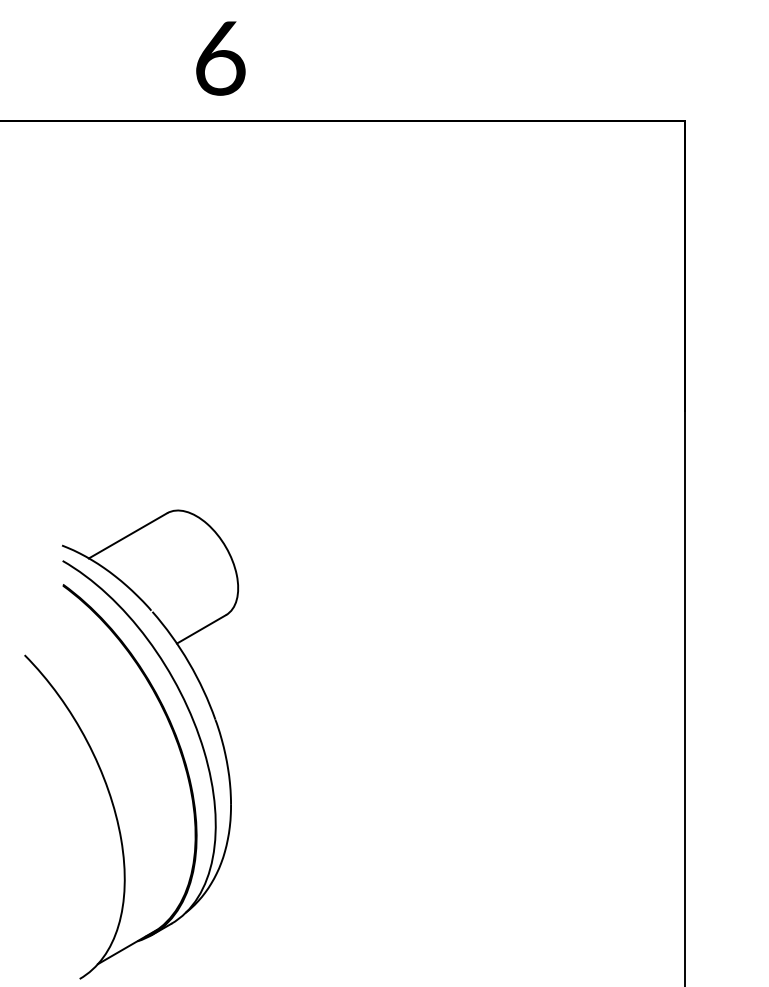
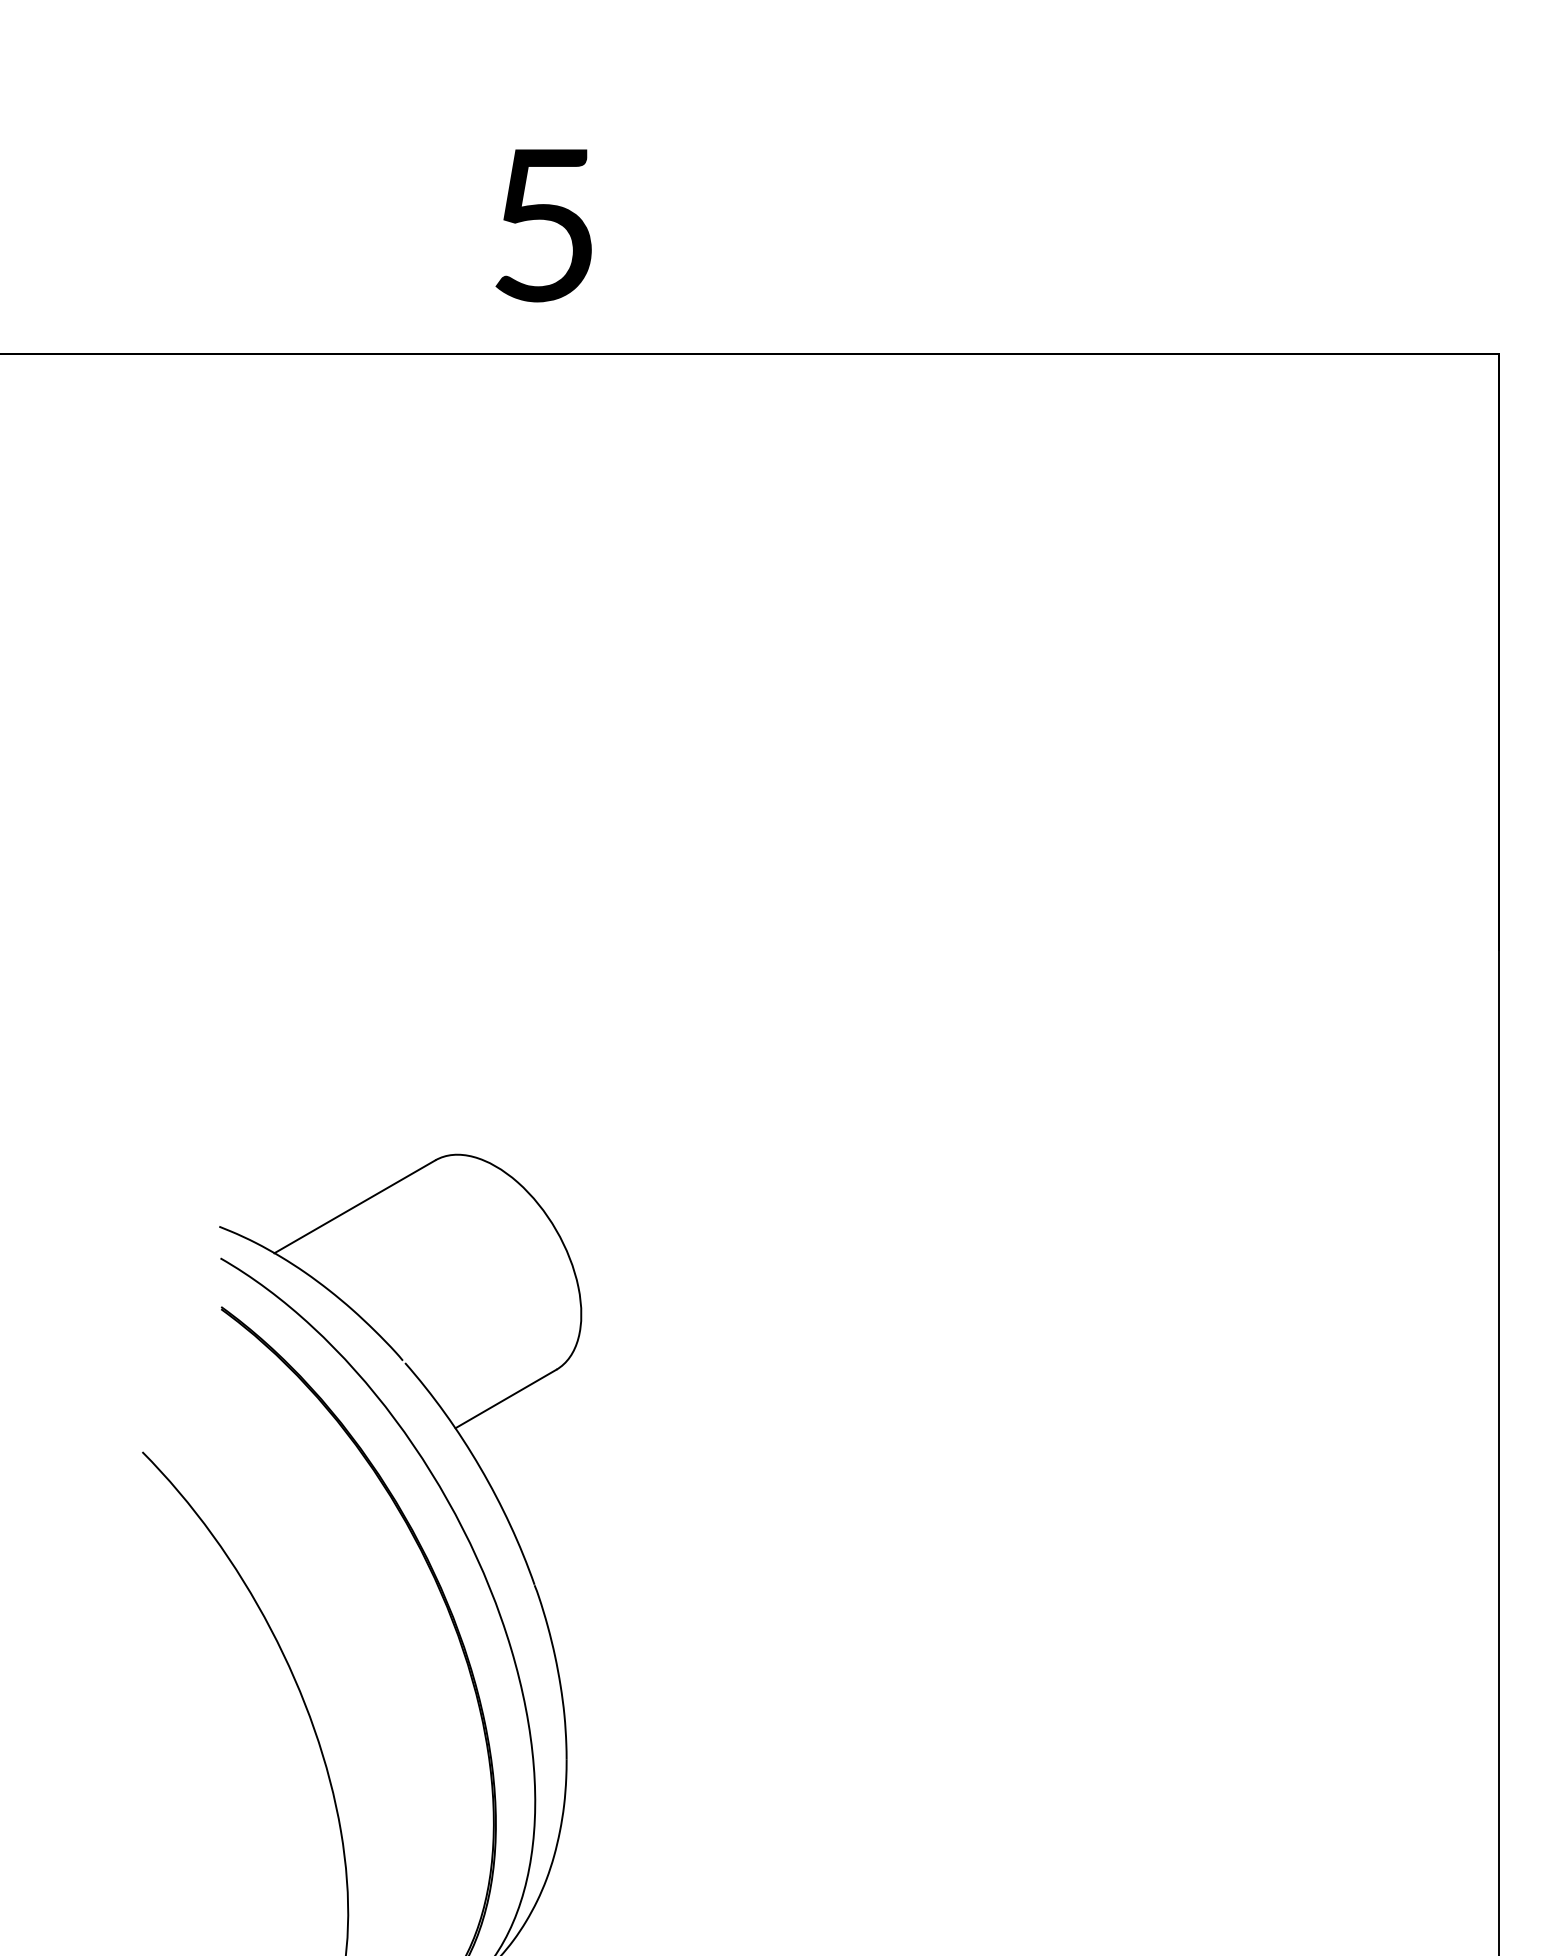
text: (220, 58) -> (544, 225), 6 -> 5

